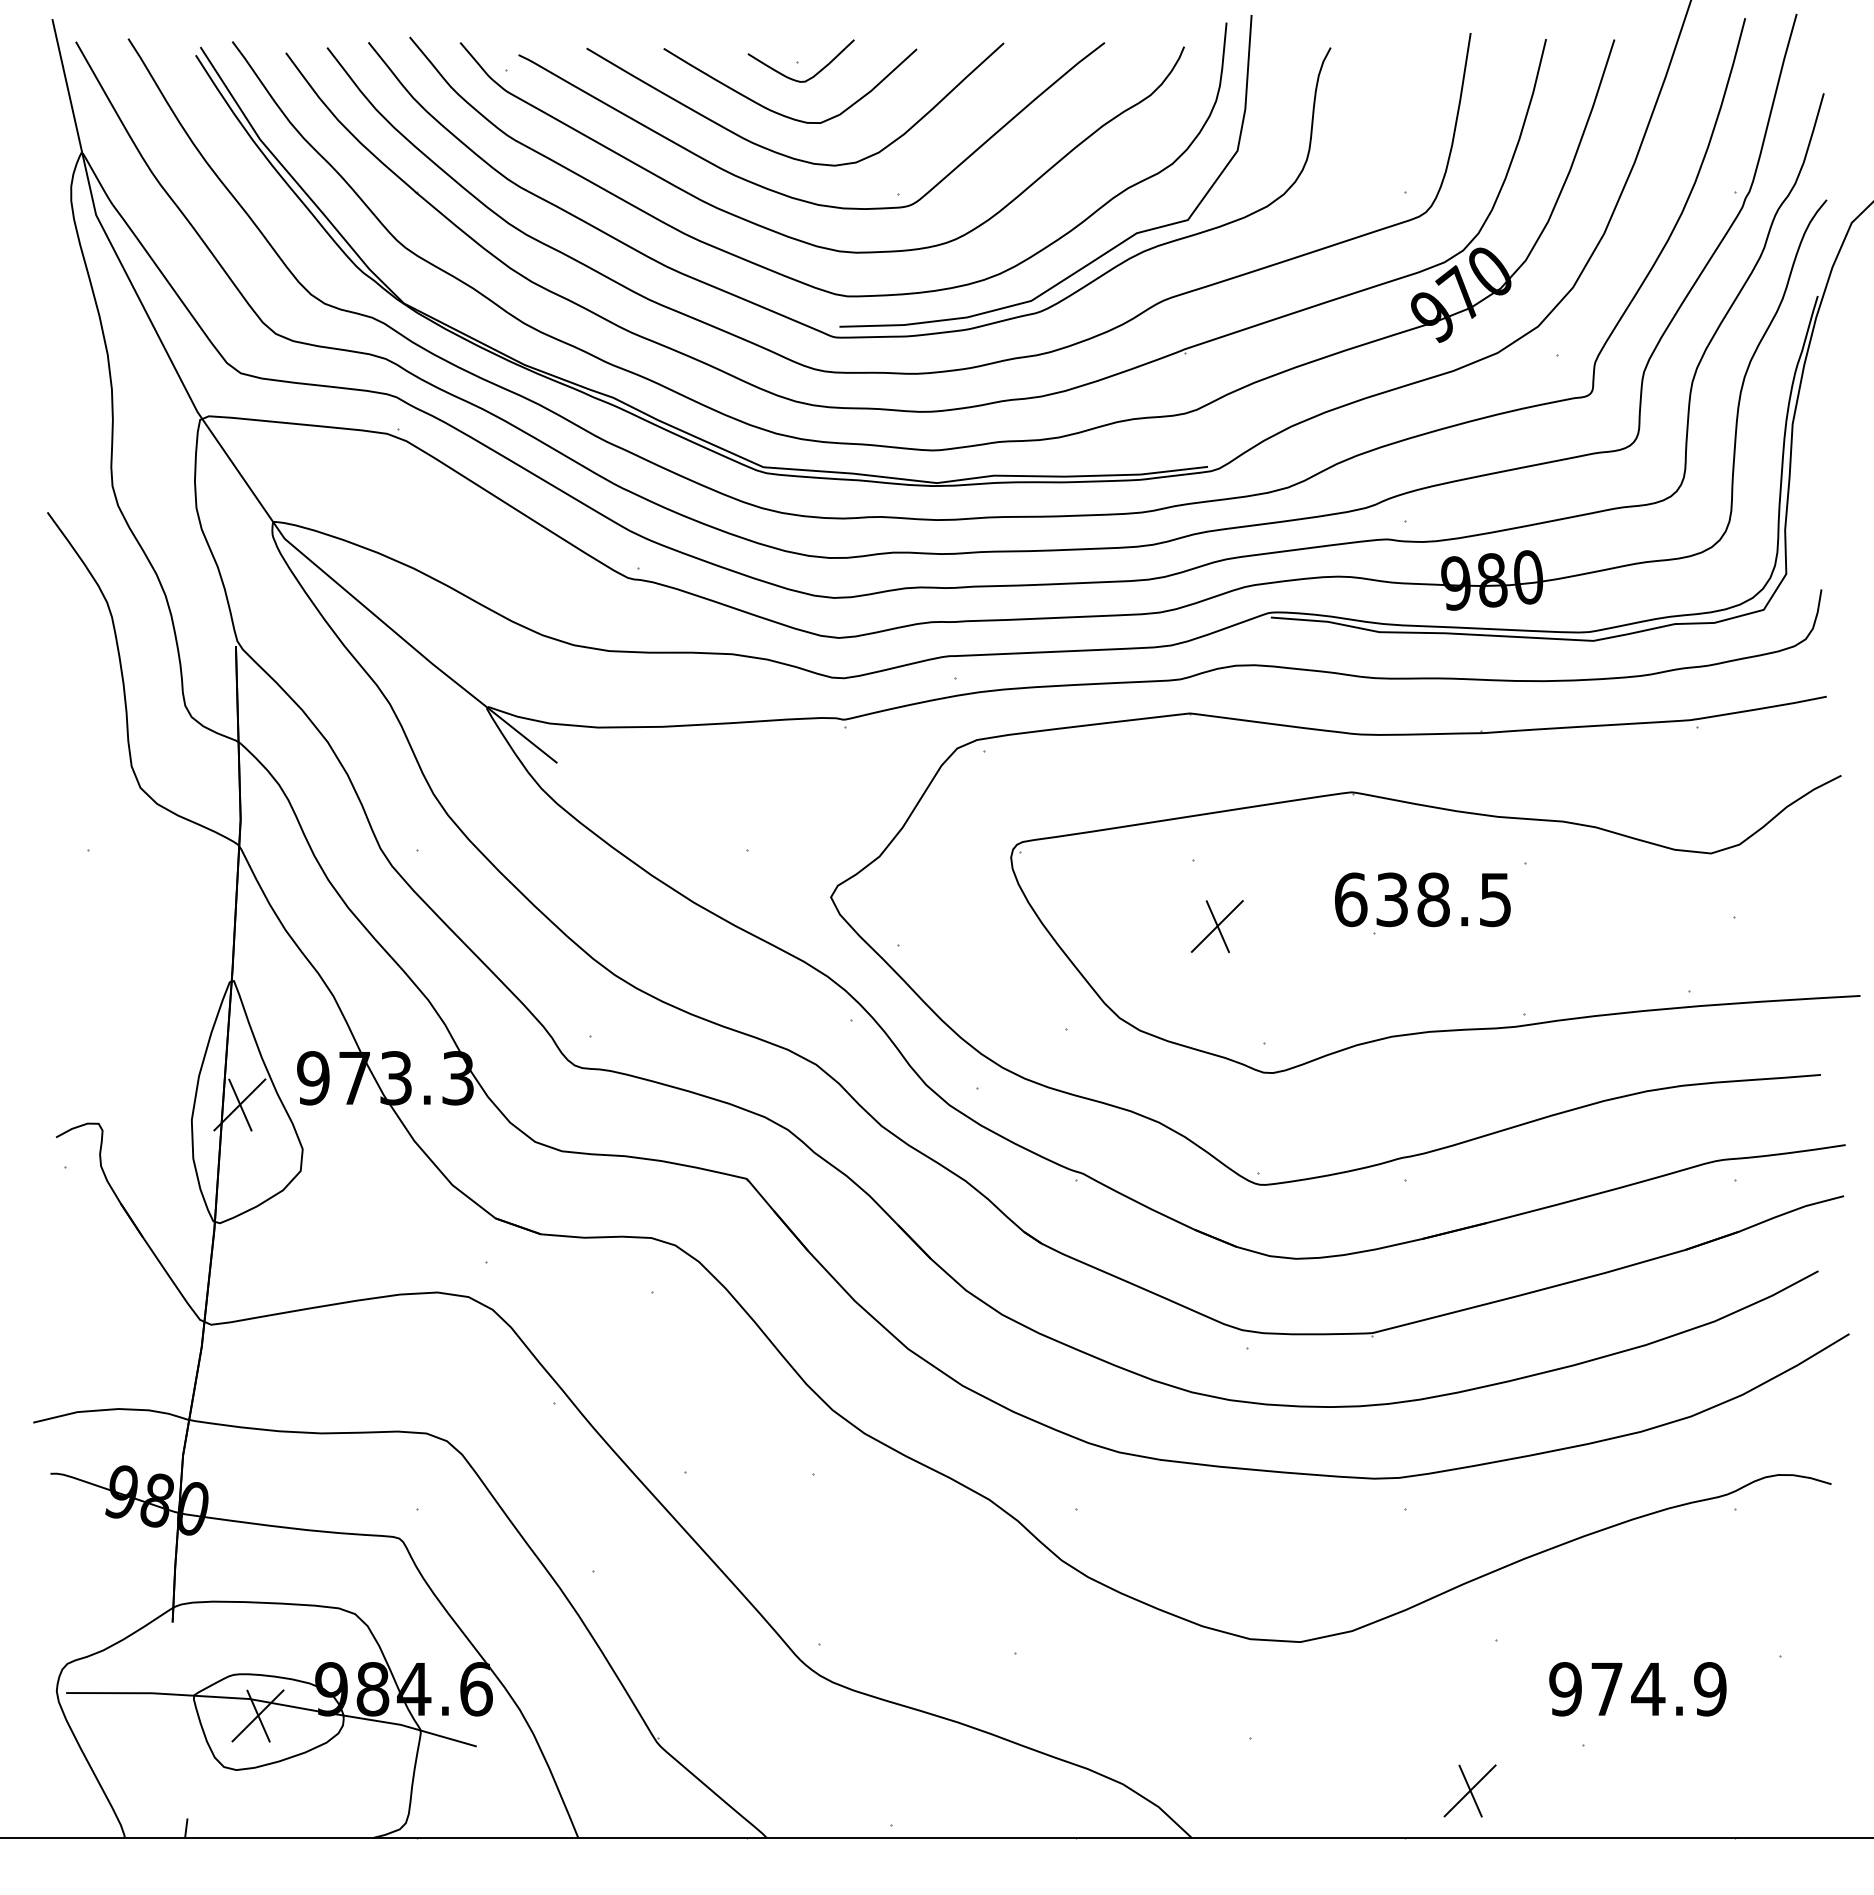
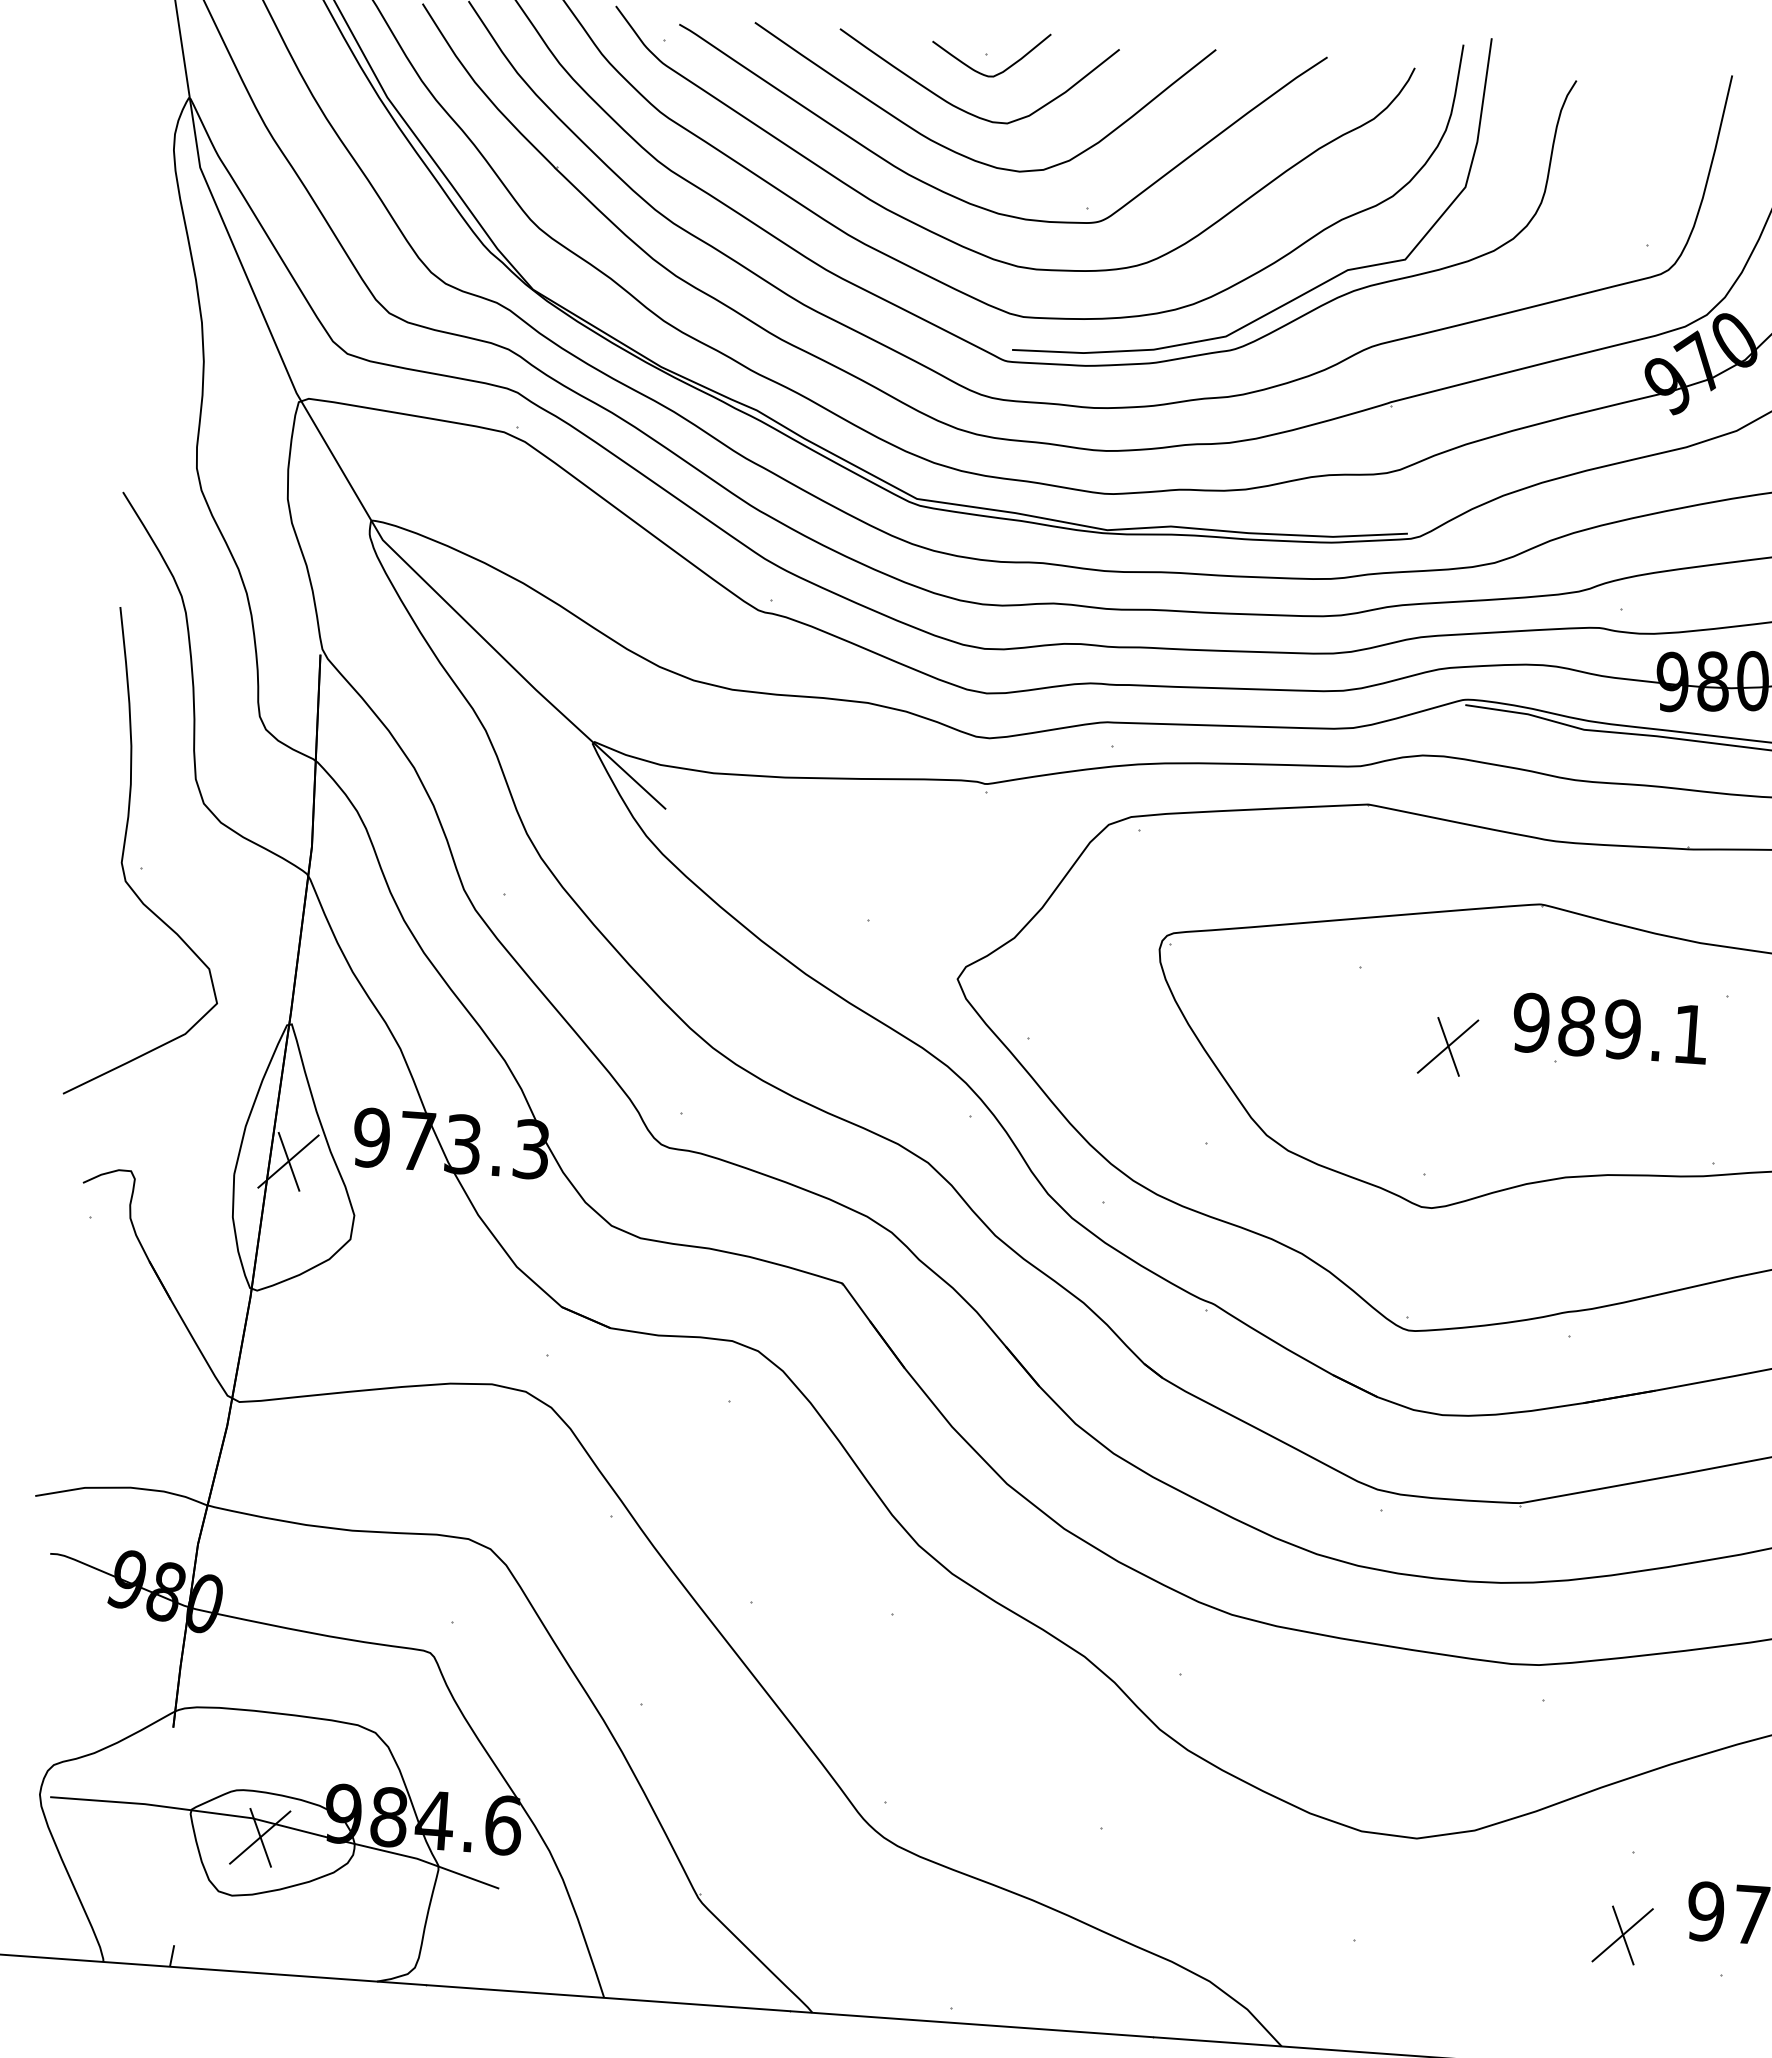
curve: (72, 833) -> (125, 848), added
text: (1422, 899) -> (1610, 1028), 638.5 -> 989.1
part: (1216, 926) -> (1447, 1046), moved
part: (1469, 1790) -> (1622, 1934), moved

